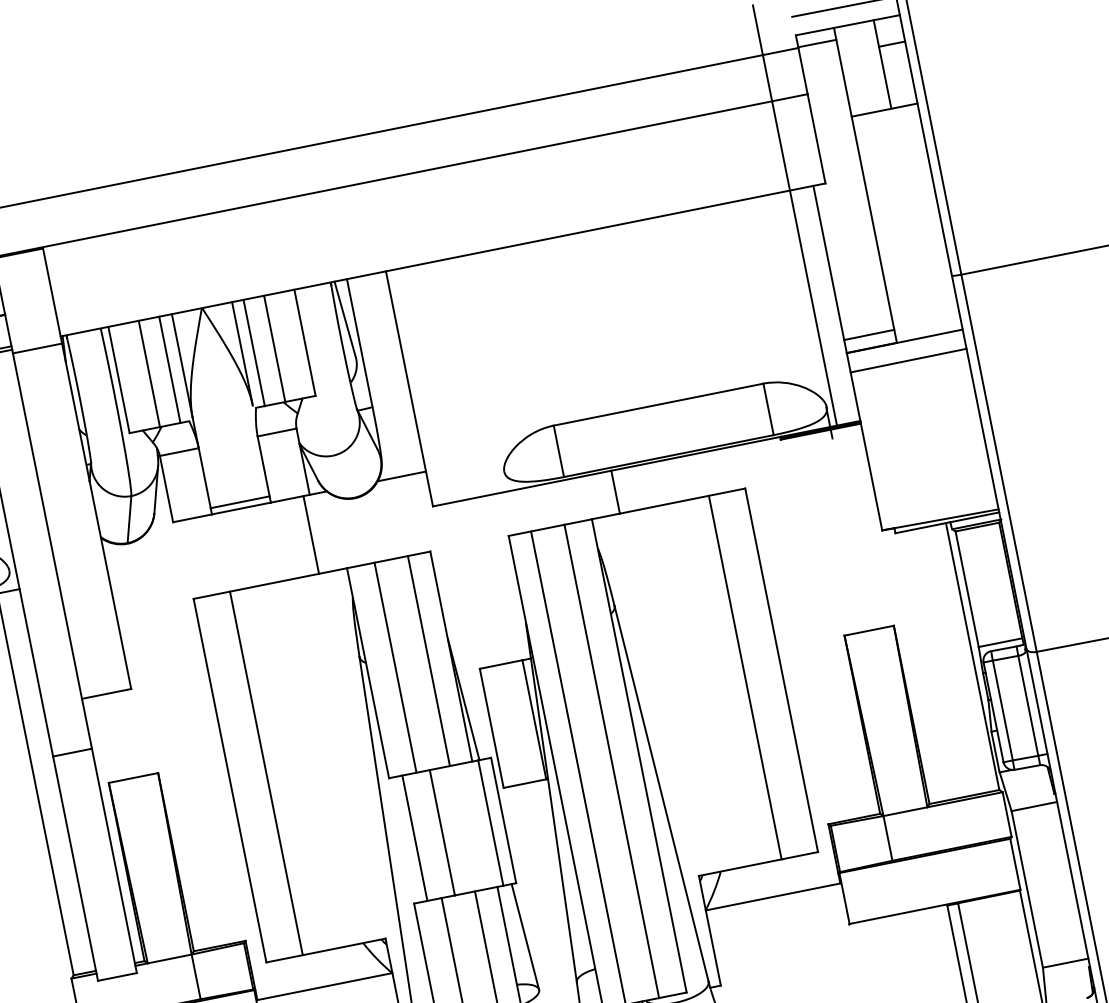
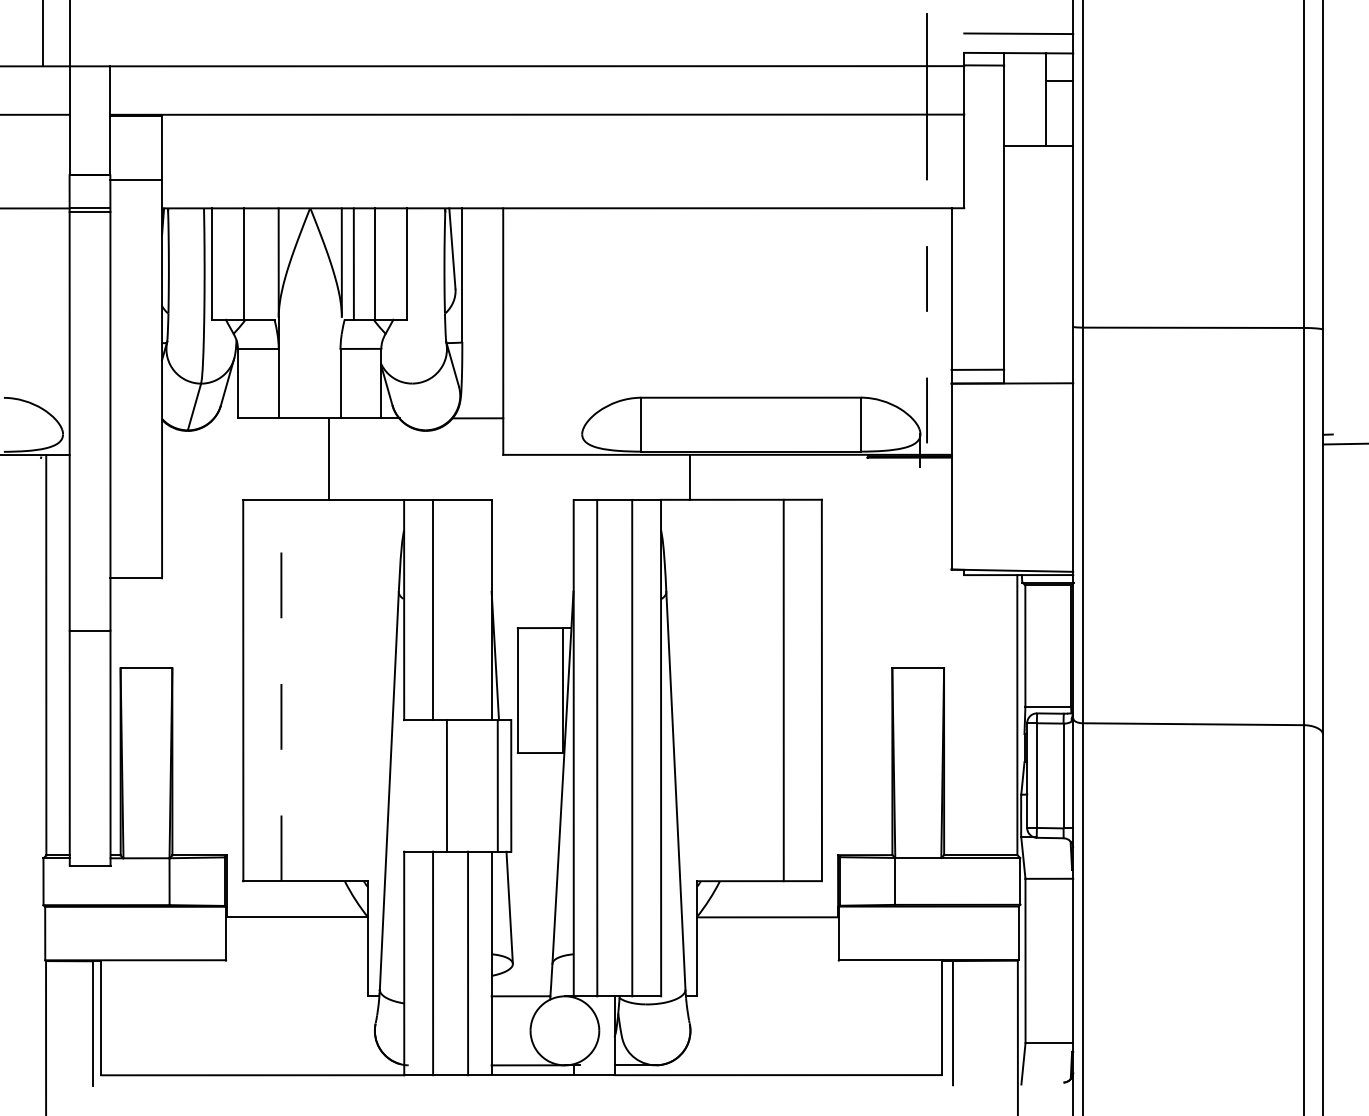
line: (805, 264) -> (927, 285), solid -> dashed
line: (36, 348) -> (135, 179), moved
line: (908, 360) -> (1012, 403), removed
line: (169, 369) -> (265, 263), removed
line: (239, 501) -> (309, 411), removed
line: (310, 534) -> (328, 458), moved
line: (428, 660) -> (467, 609), removed
line: (266, 773) -> (281, 690), solid -> dashed
line: (415, 837) -> (418, 785), removed

